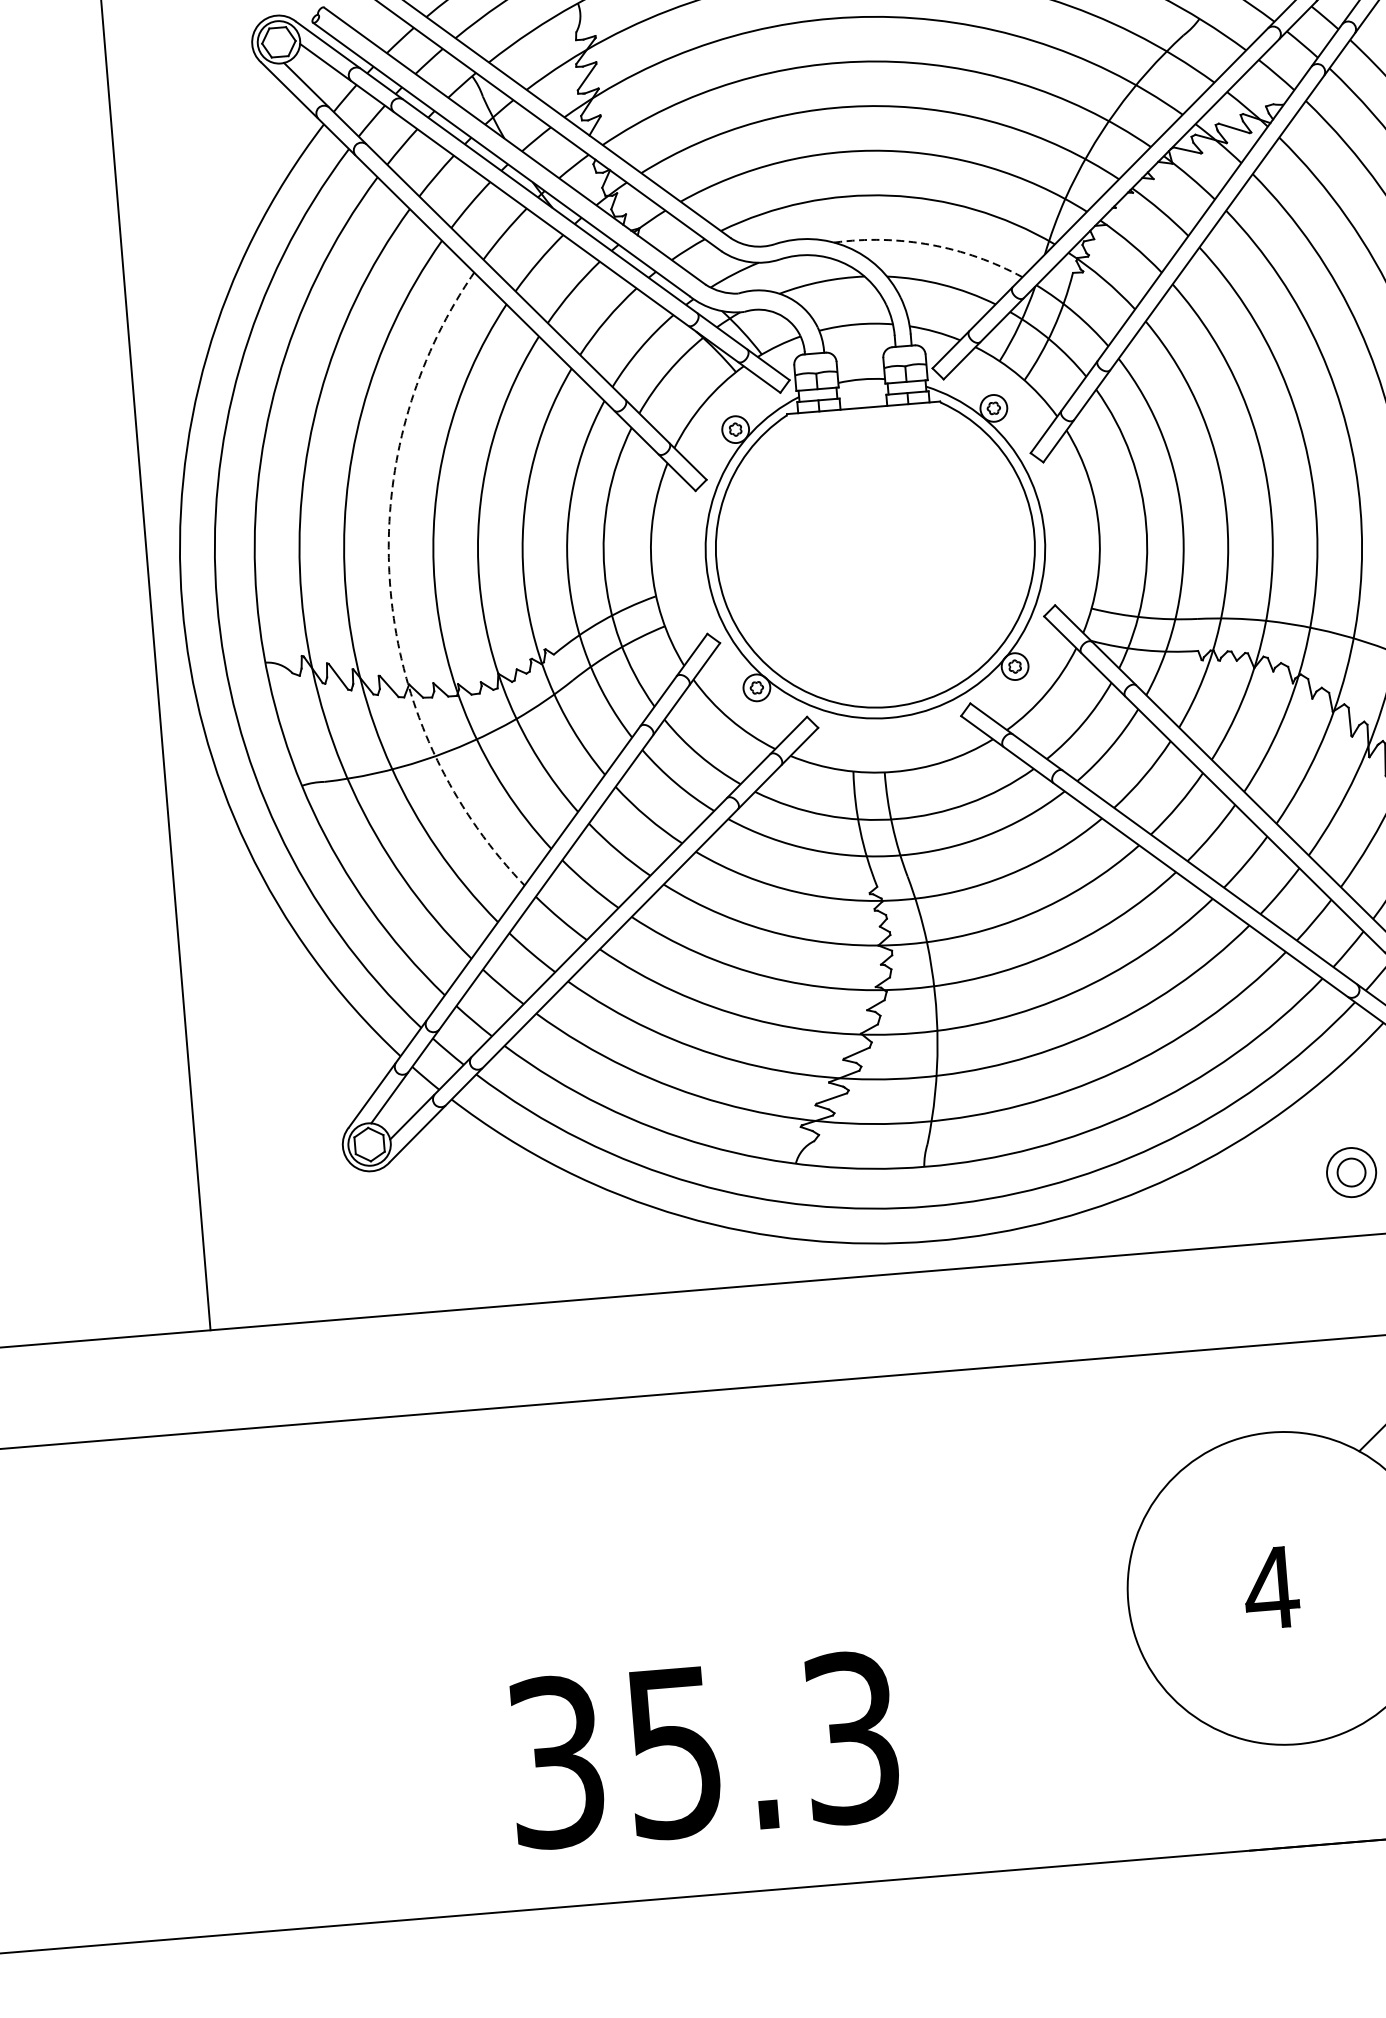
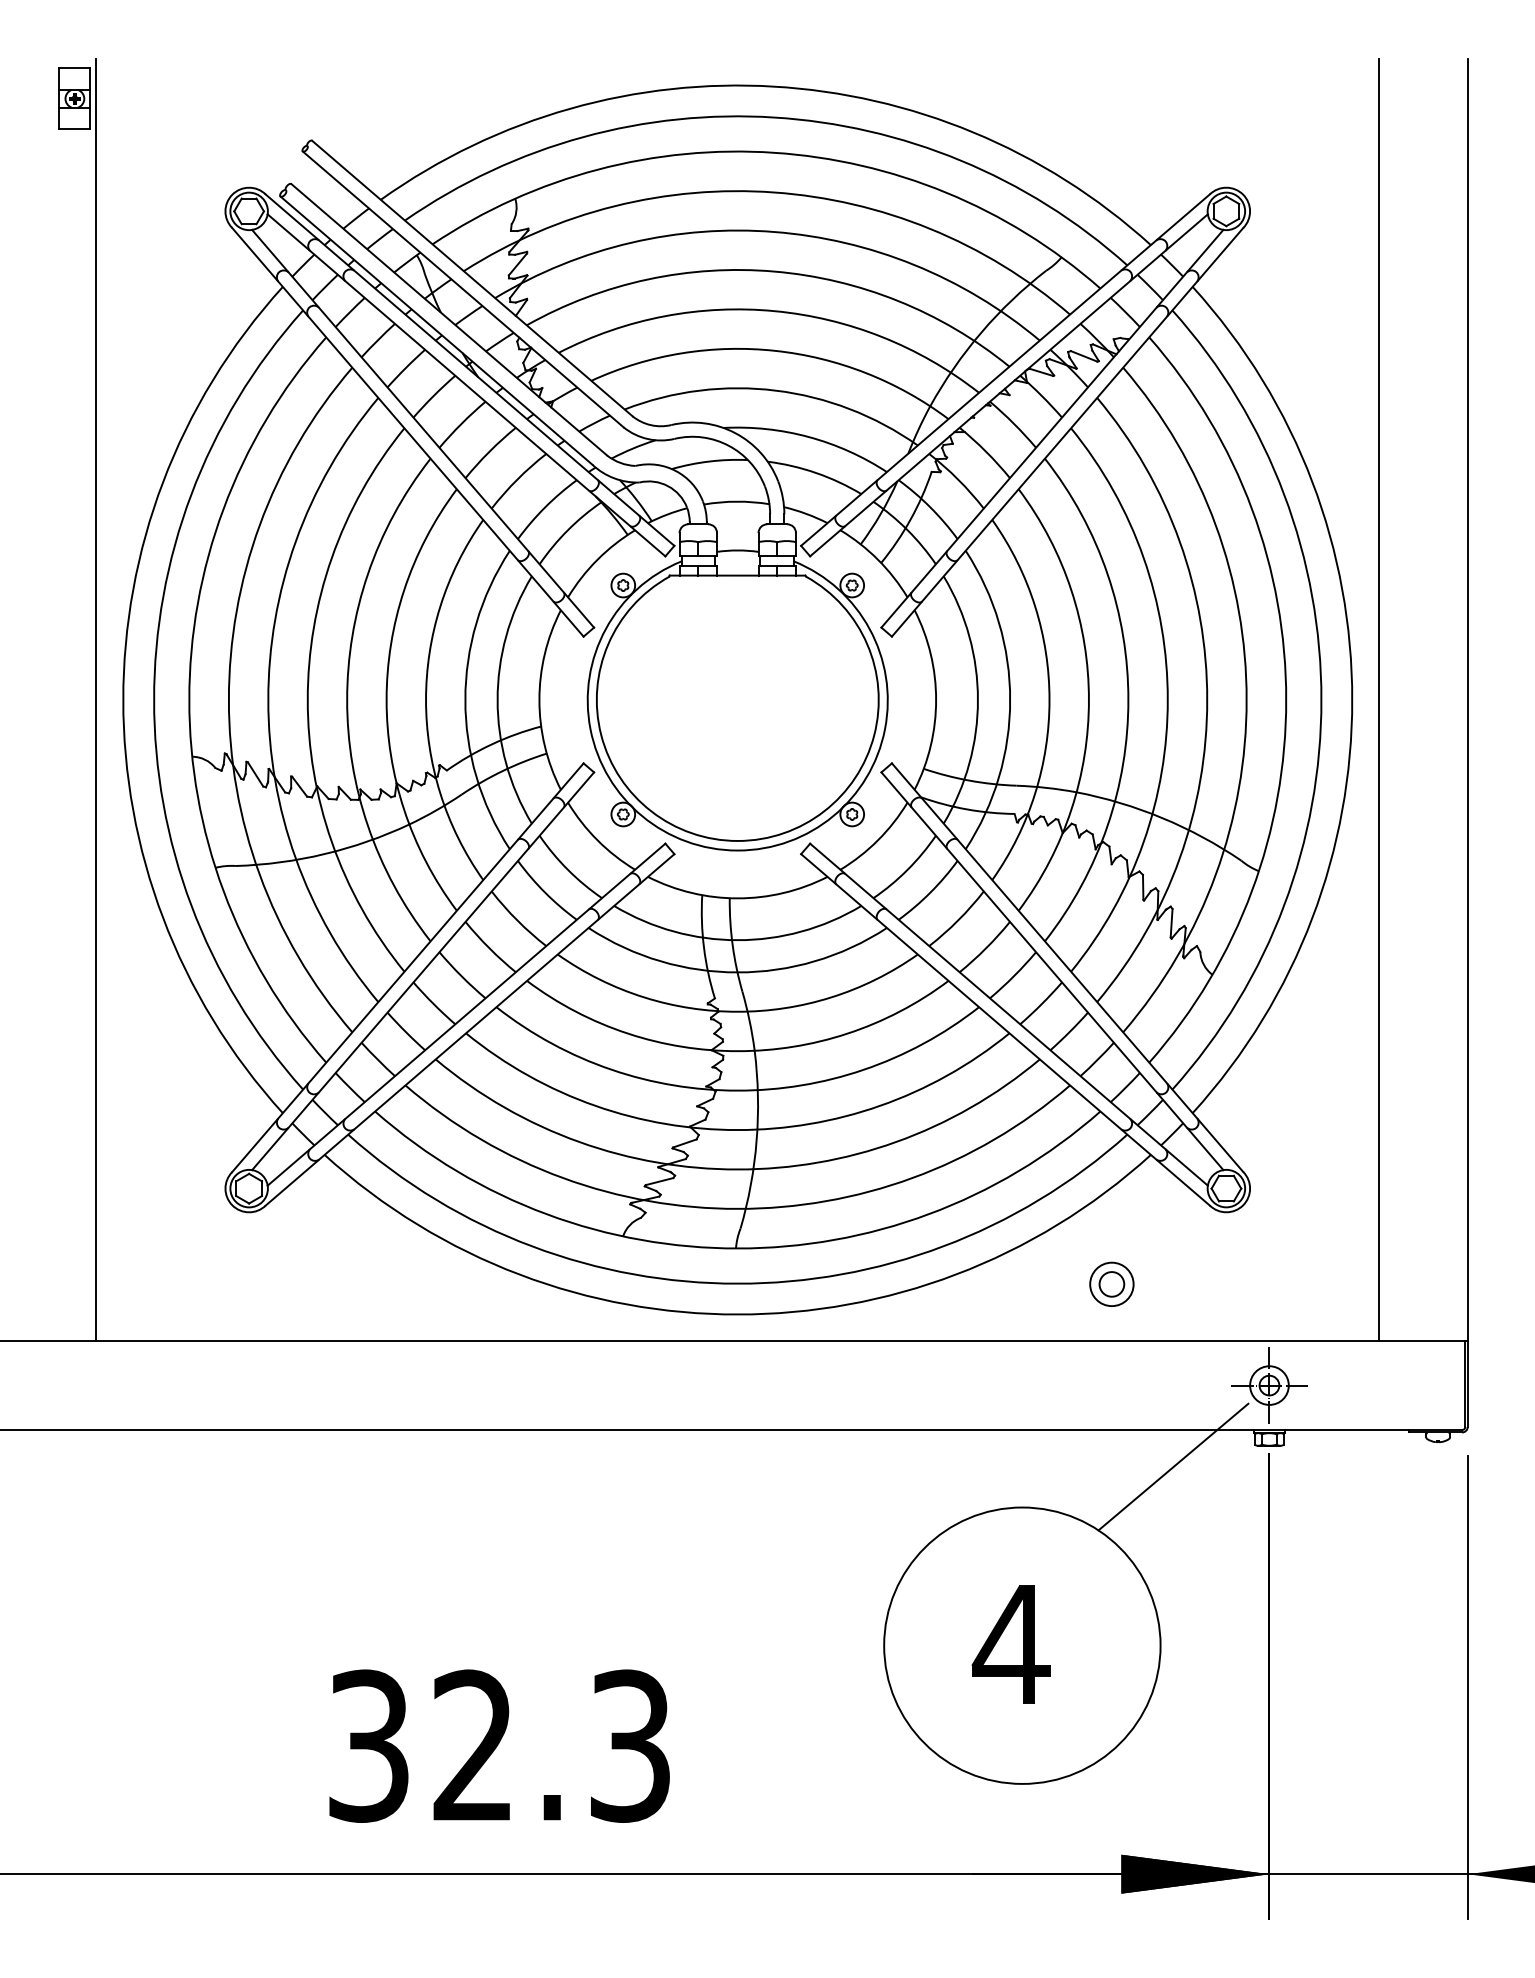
arc: (930, 245) -> (808, 437), dashed -> solid
arc: (390, 588) -> (307, 700), dashed -> solid
part: (1270, 1588) -> (1010, 1644), size x1.67
text: (673, 1751) -> (472, 1745), 35.3 -> 32.3

